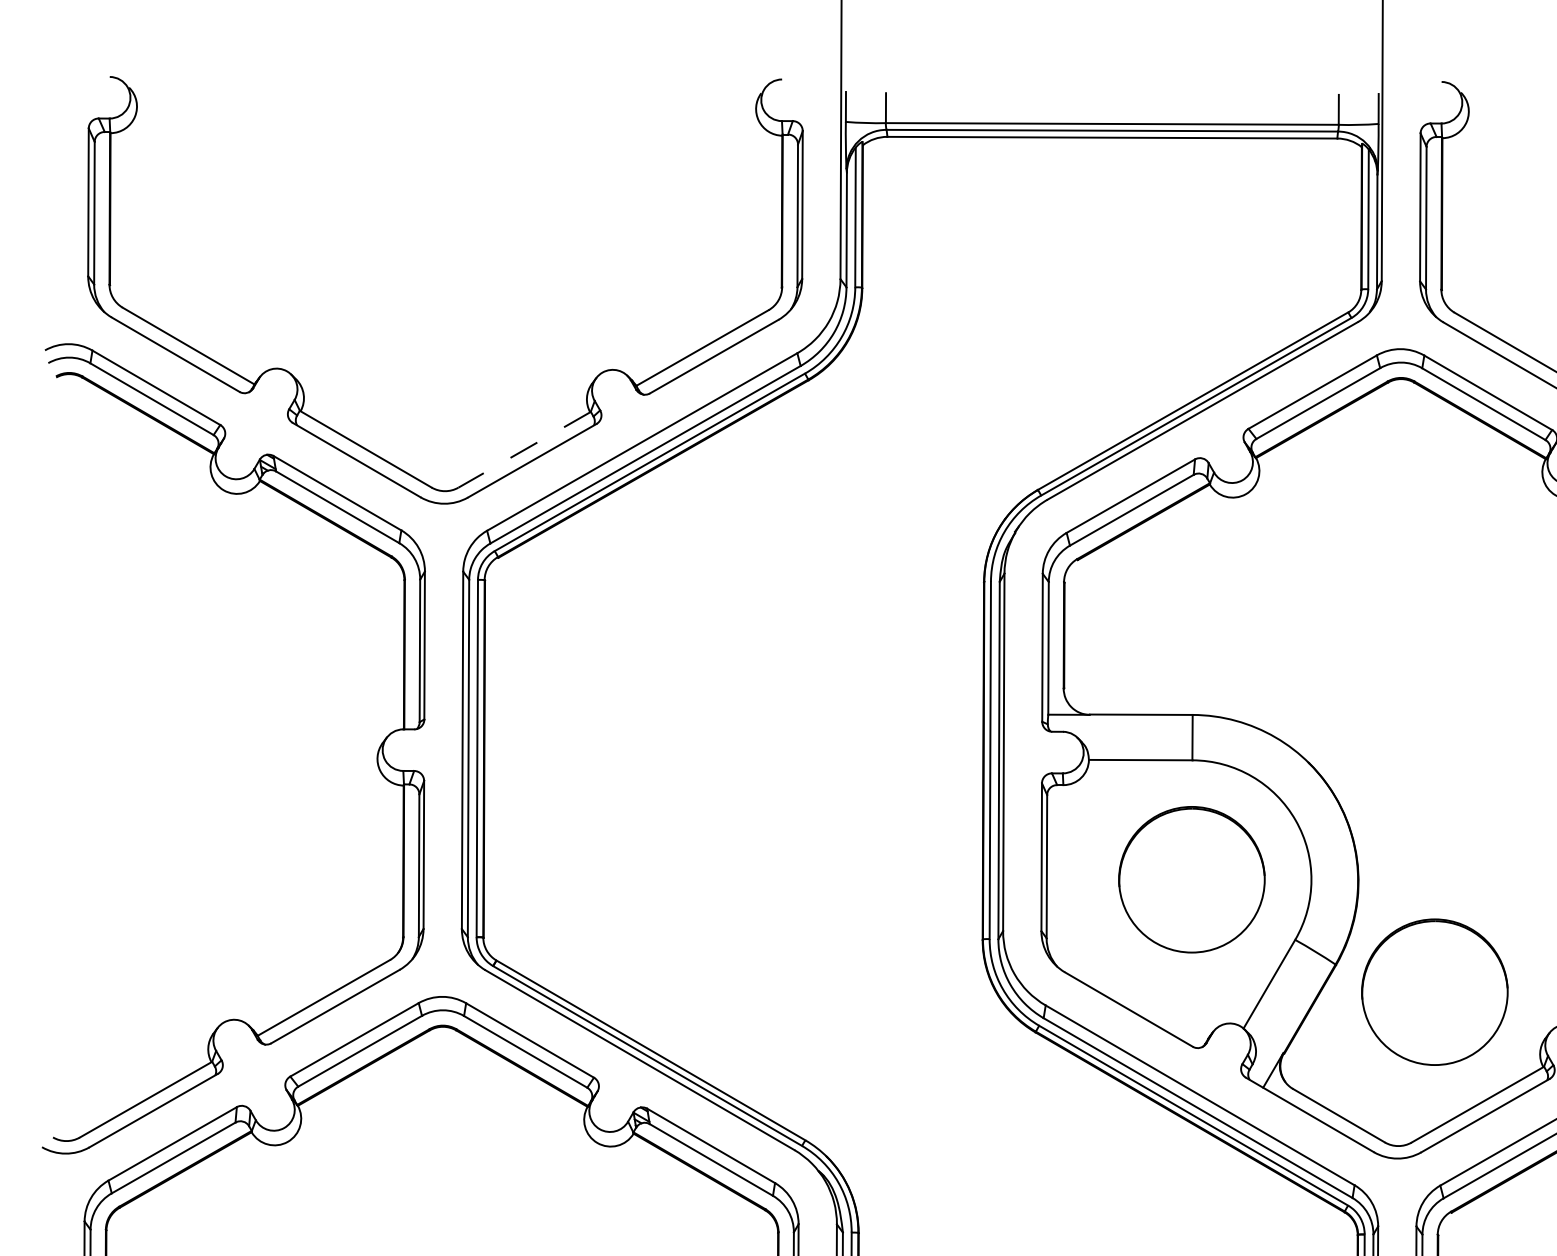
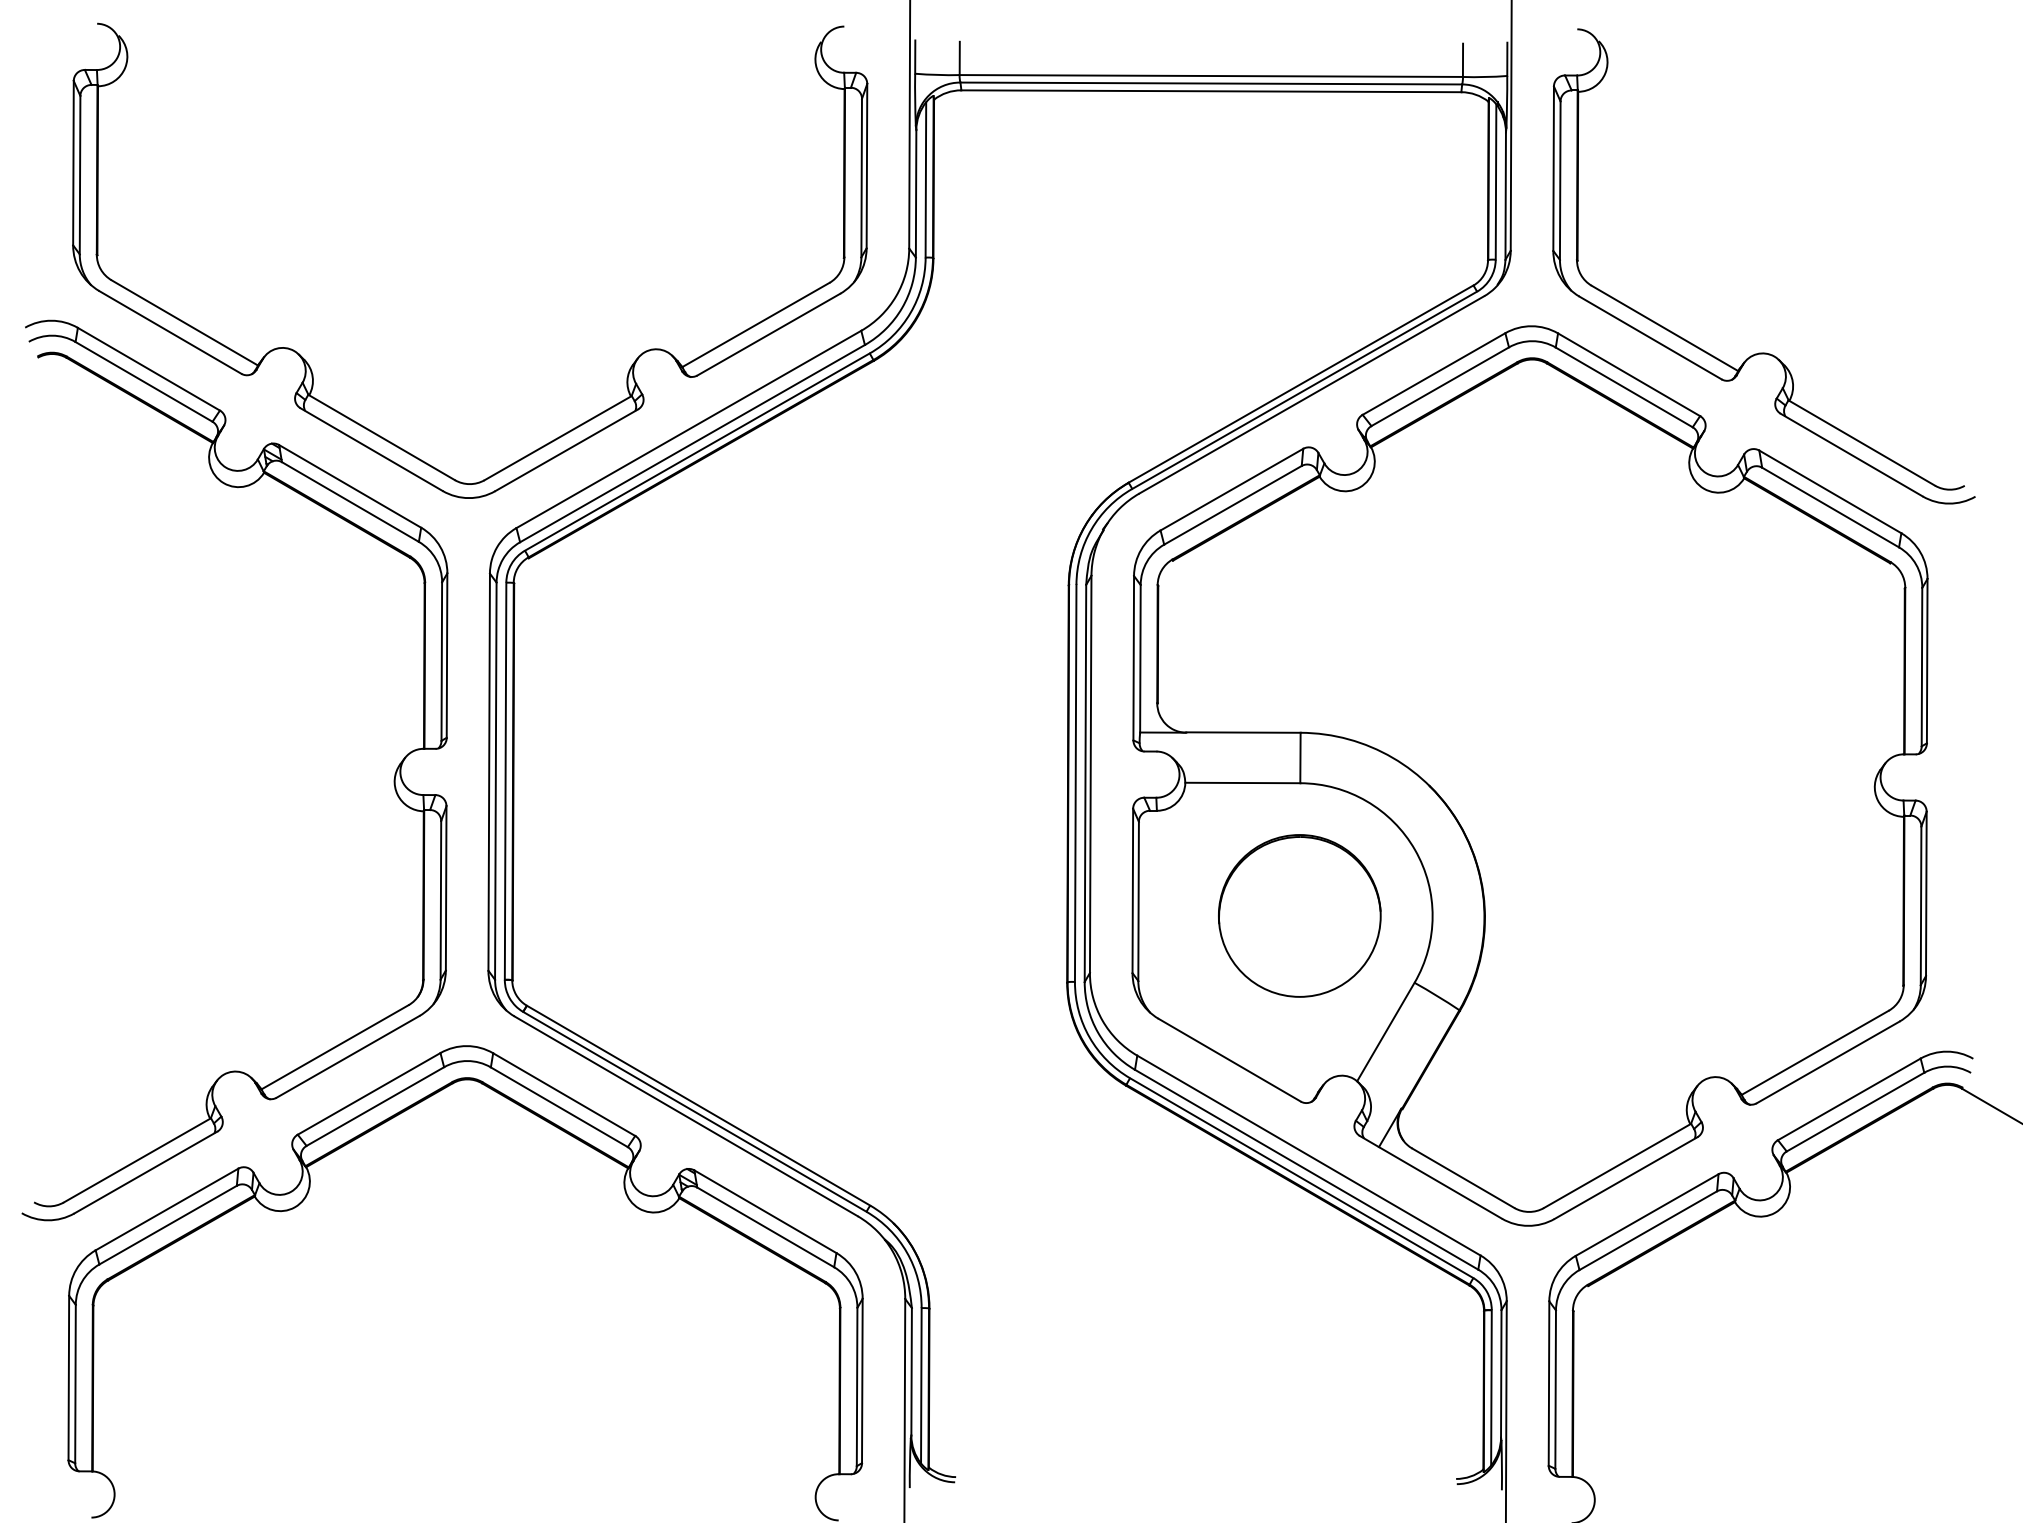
line: (524, 450) -> (558, 438), dashed -> solid
part: (1434, 991) -> (1569, 1040), removed

